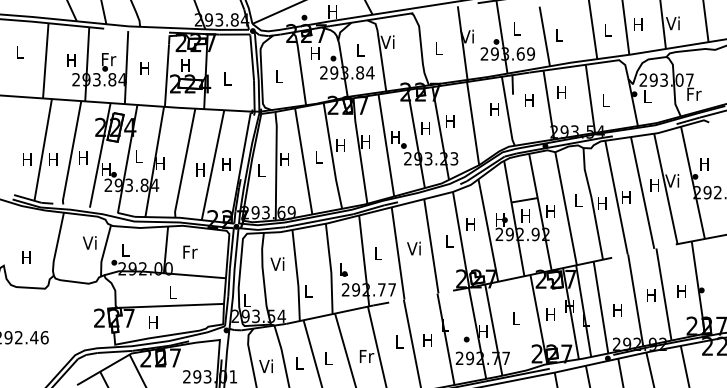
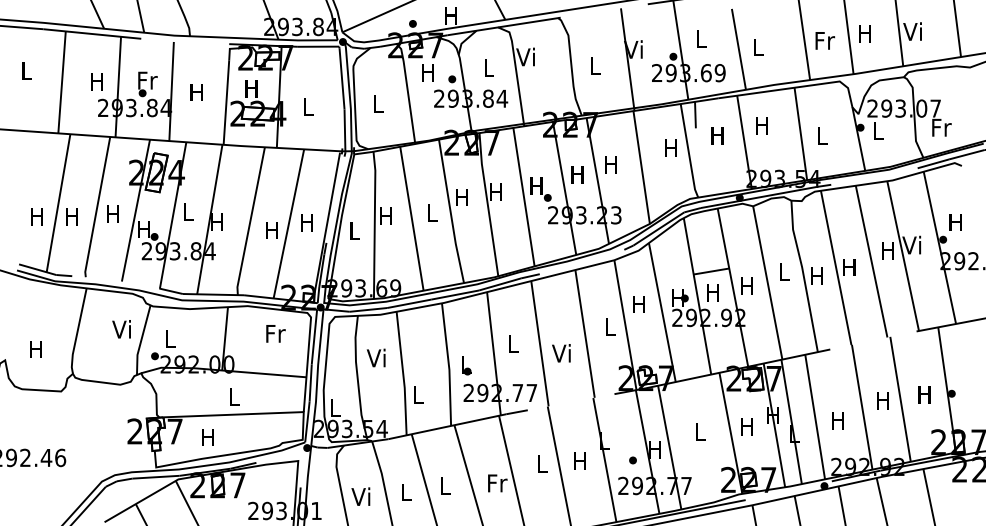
text: (608, 29) -> (825, 39), L -> Fr
text: (413, 248) -> (560, 353), moved
text: (190, 251) -> (275, 332), moved

